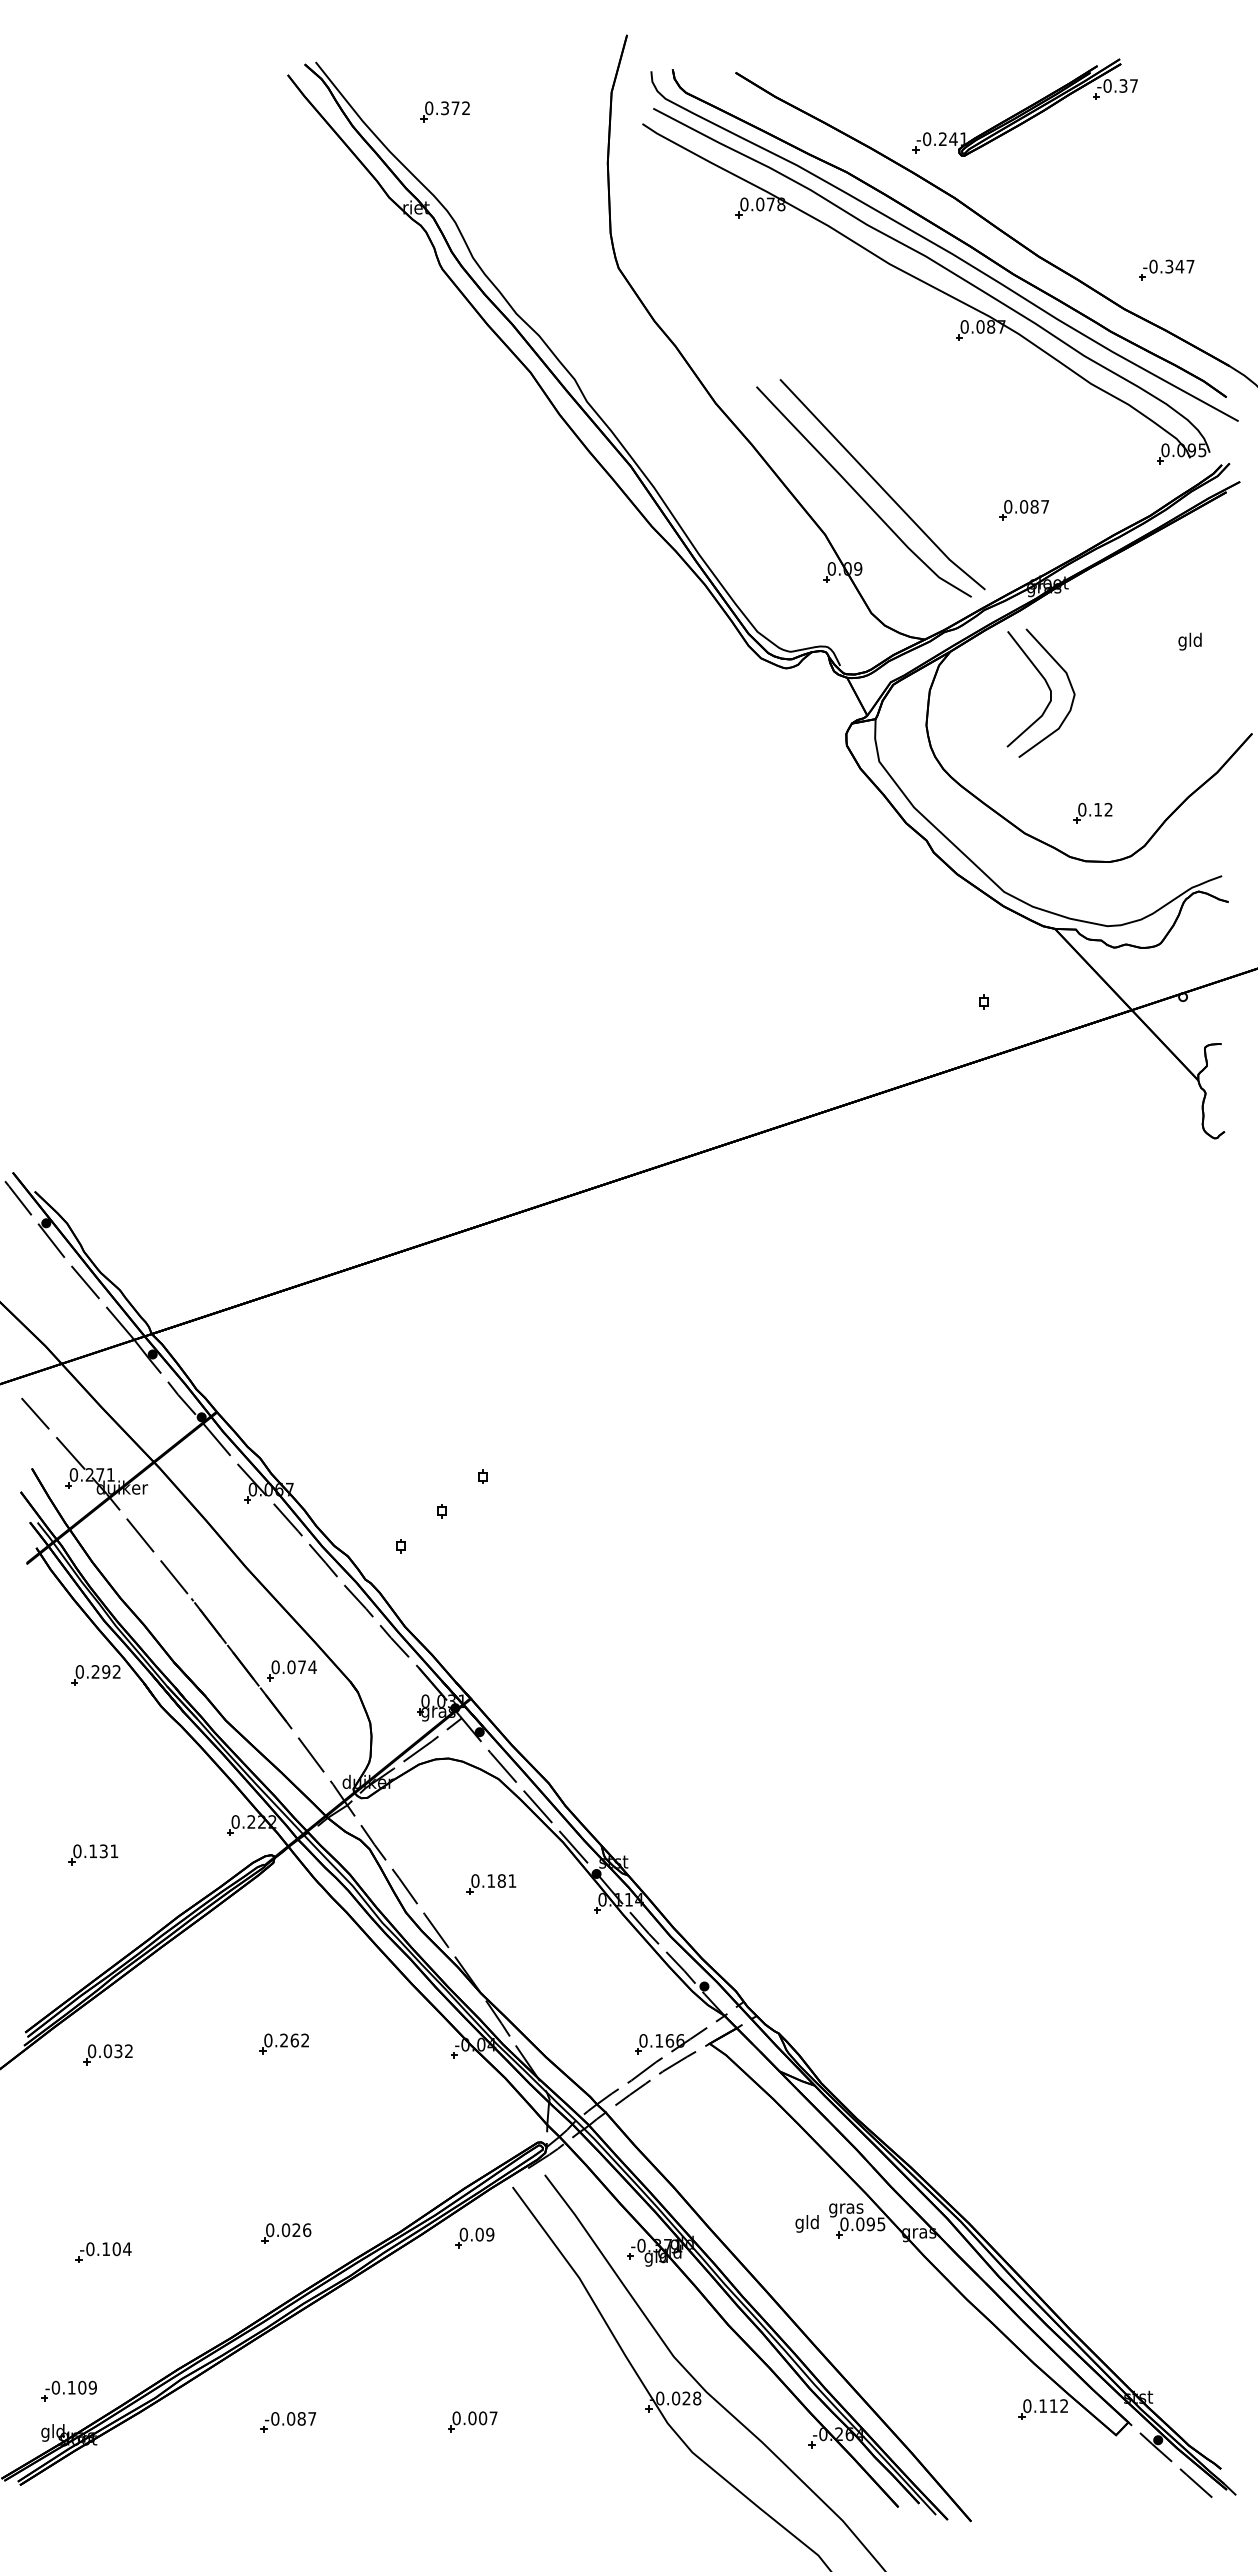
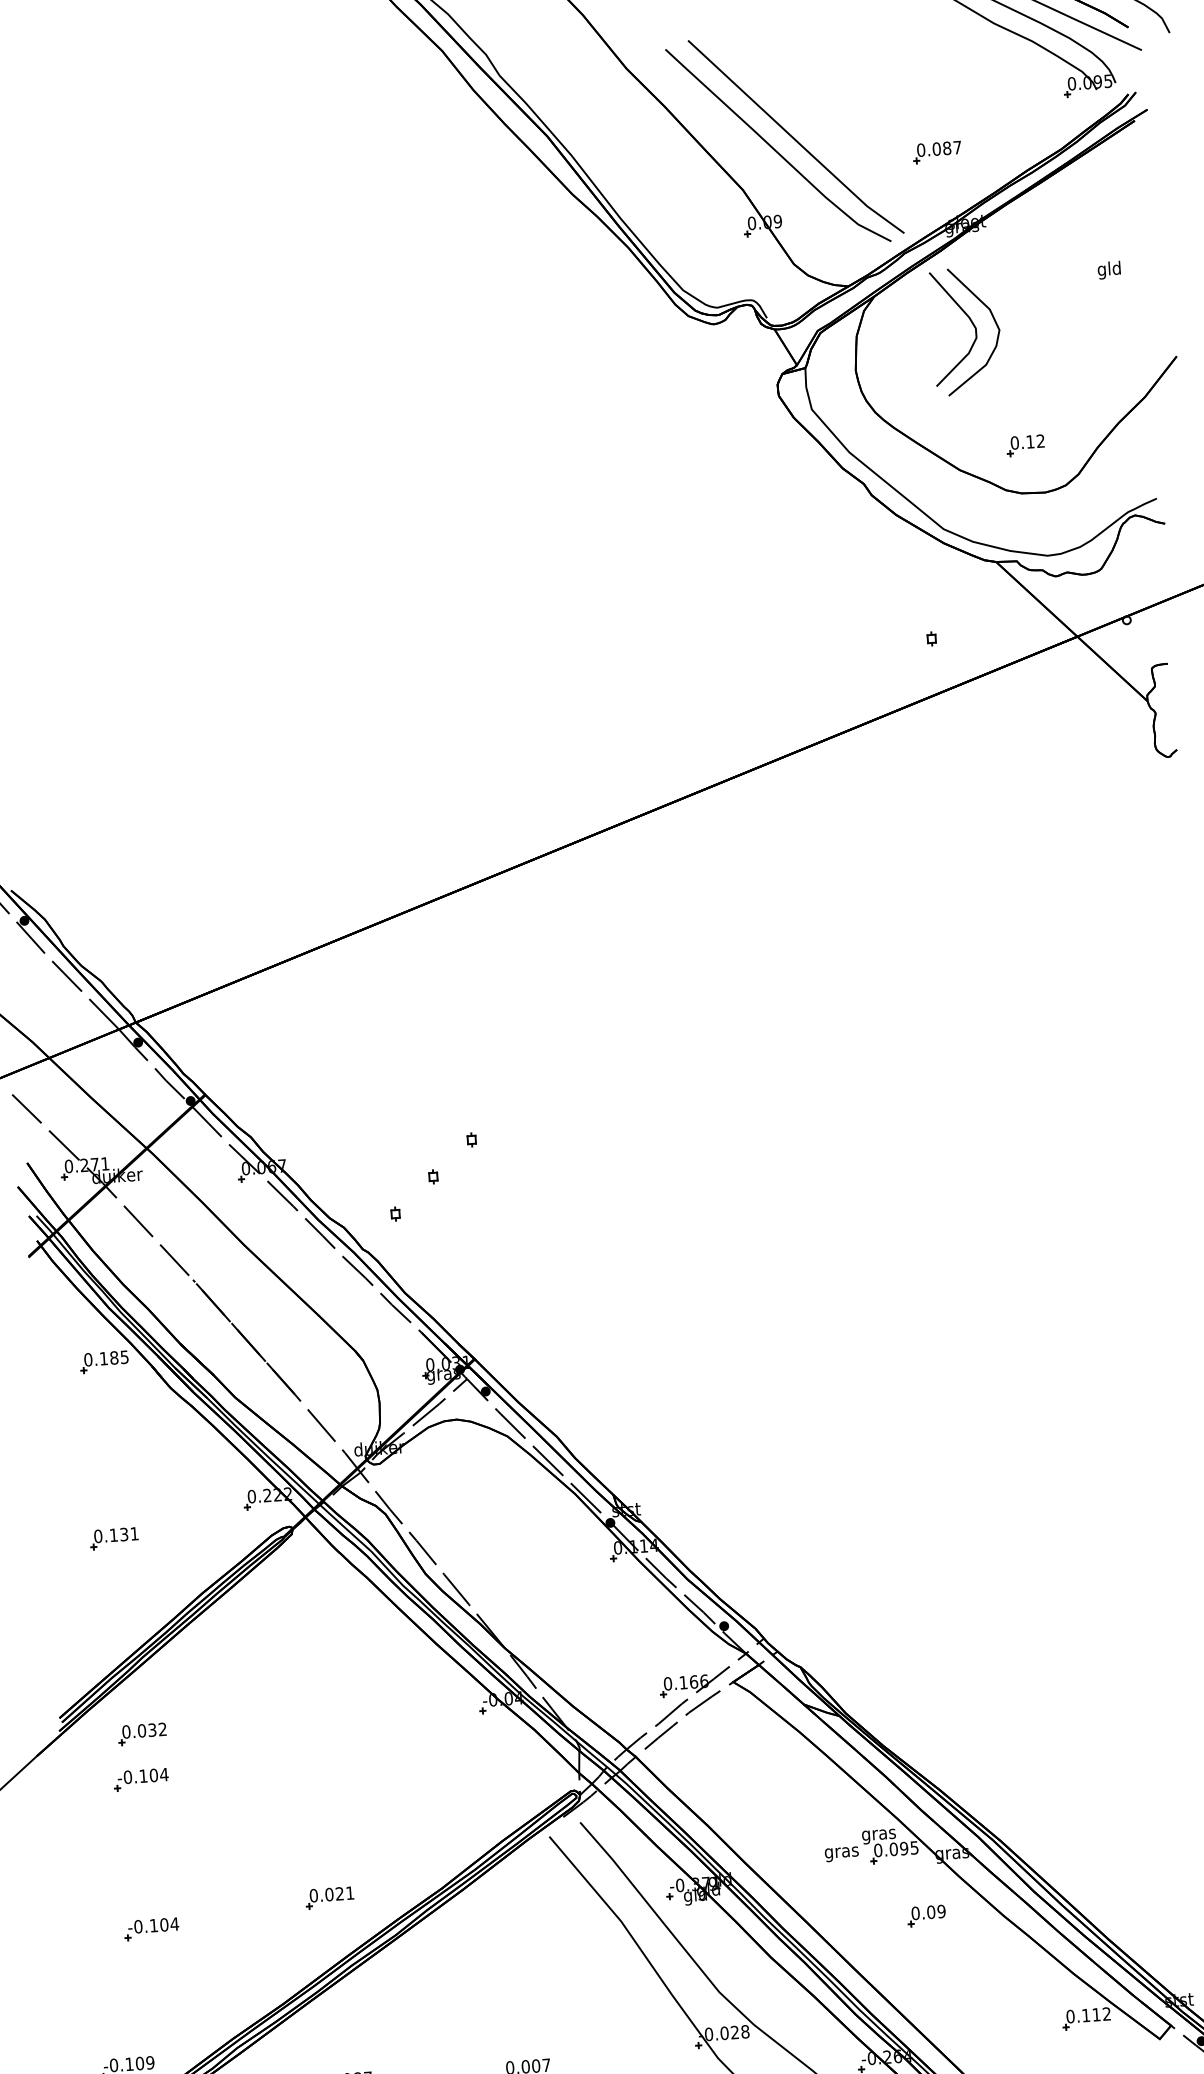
part: (291, 1670) -> (296, 1343), removed
text: (105, 1671) -> (113, 1357), 0.292 -> 0.185
part: (491, 1884) -> (507, 1540), removed
part: (283, 2043) -> (314, 1711), removed
part: (103, 2100) -> (141, 1779), added
text: (807, 2223) -> (841, 1852), gld -> gras
text: (307, 2230) -> (350, 1893), 0.026 -> 0.021
part: (474, 2237) -> (926, 1915), moved

